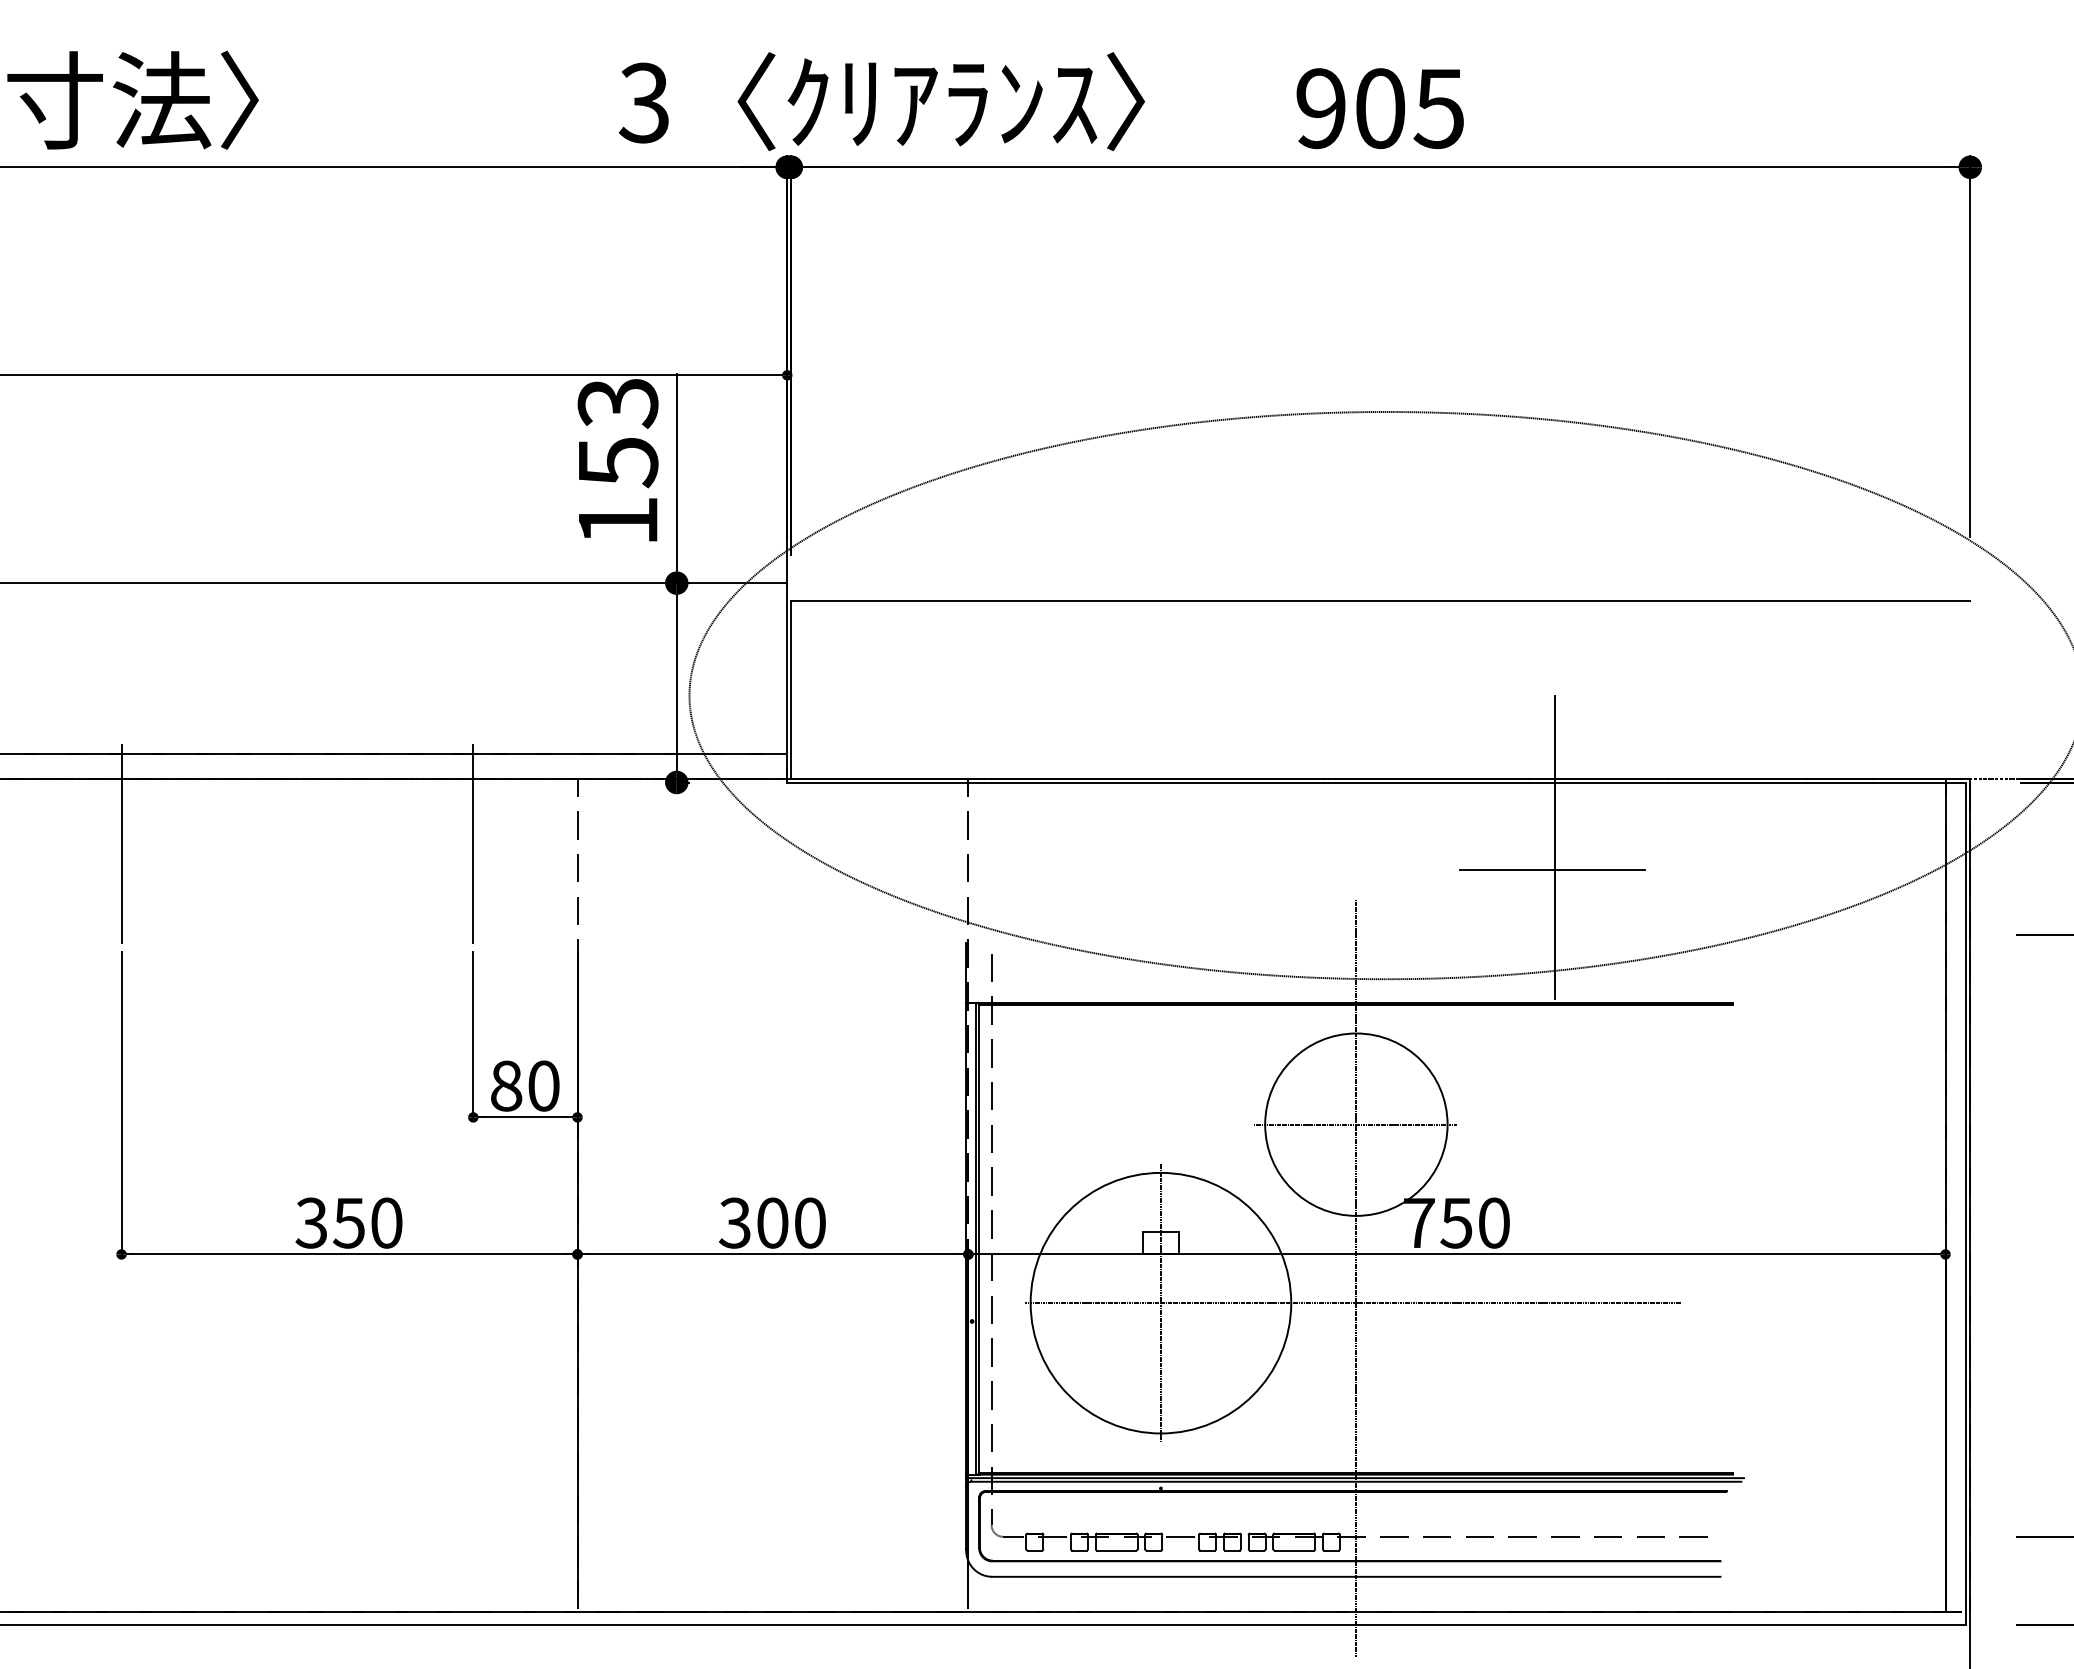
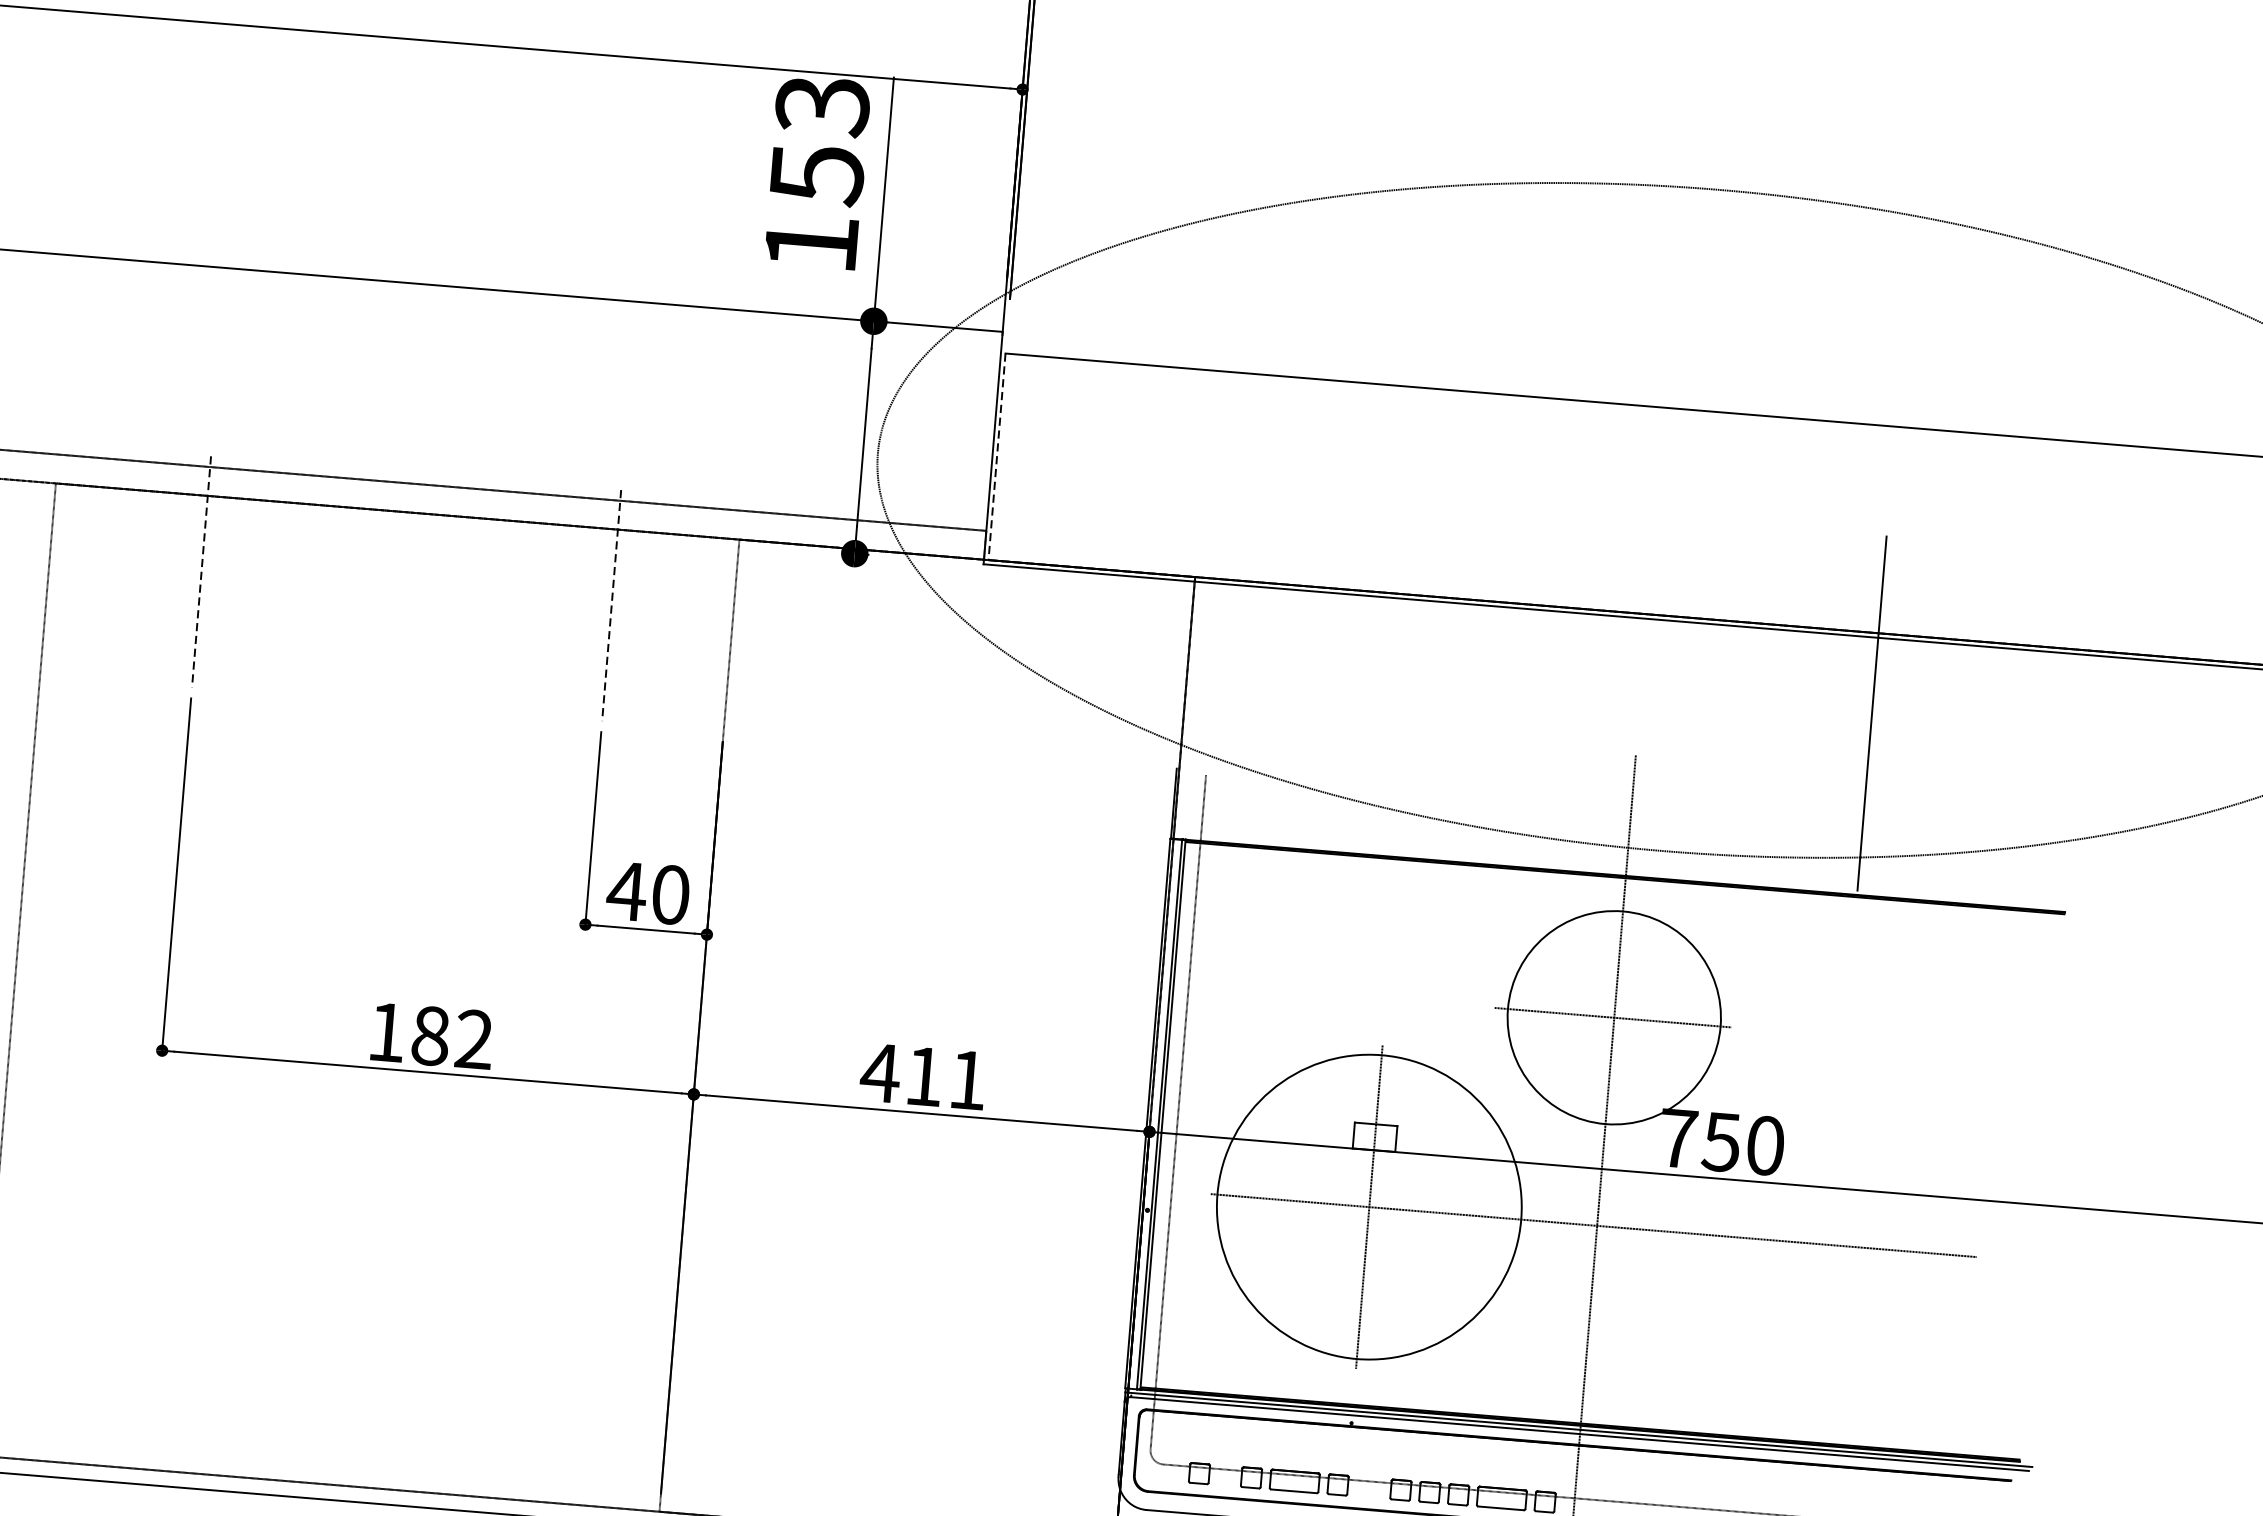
line: (791, 690) -> (997, 457), solid -> dashed
line: (121, 844) -> (201, 572), solid -> dashed
line: (473, 844) -> (611, 606), solid -> dashed
line: (1552, 869) -> (1867, 739), removed
text: (506, 1085) -> (627, 890), 80 -> 40
text: (348, 1222) -> (429, 1035), 350 -> 182
text: (771, 1222) -> (923, 1075), 300 -> 411

